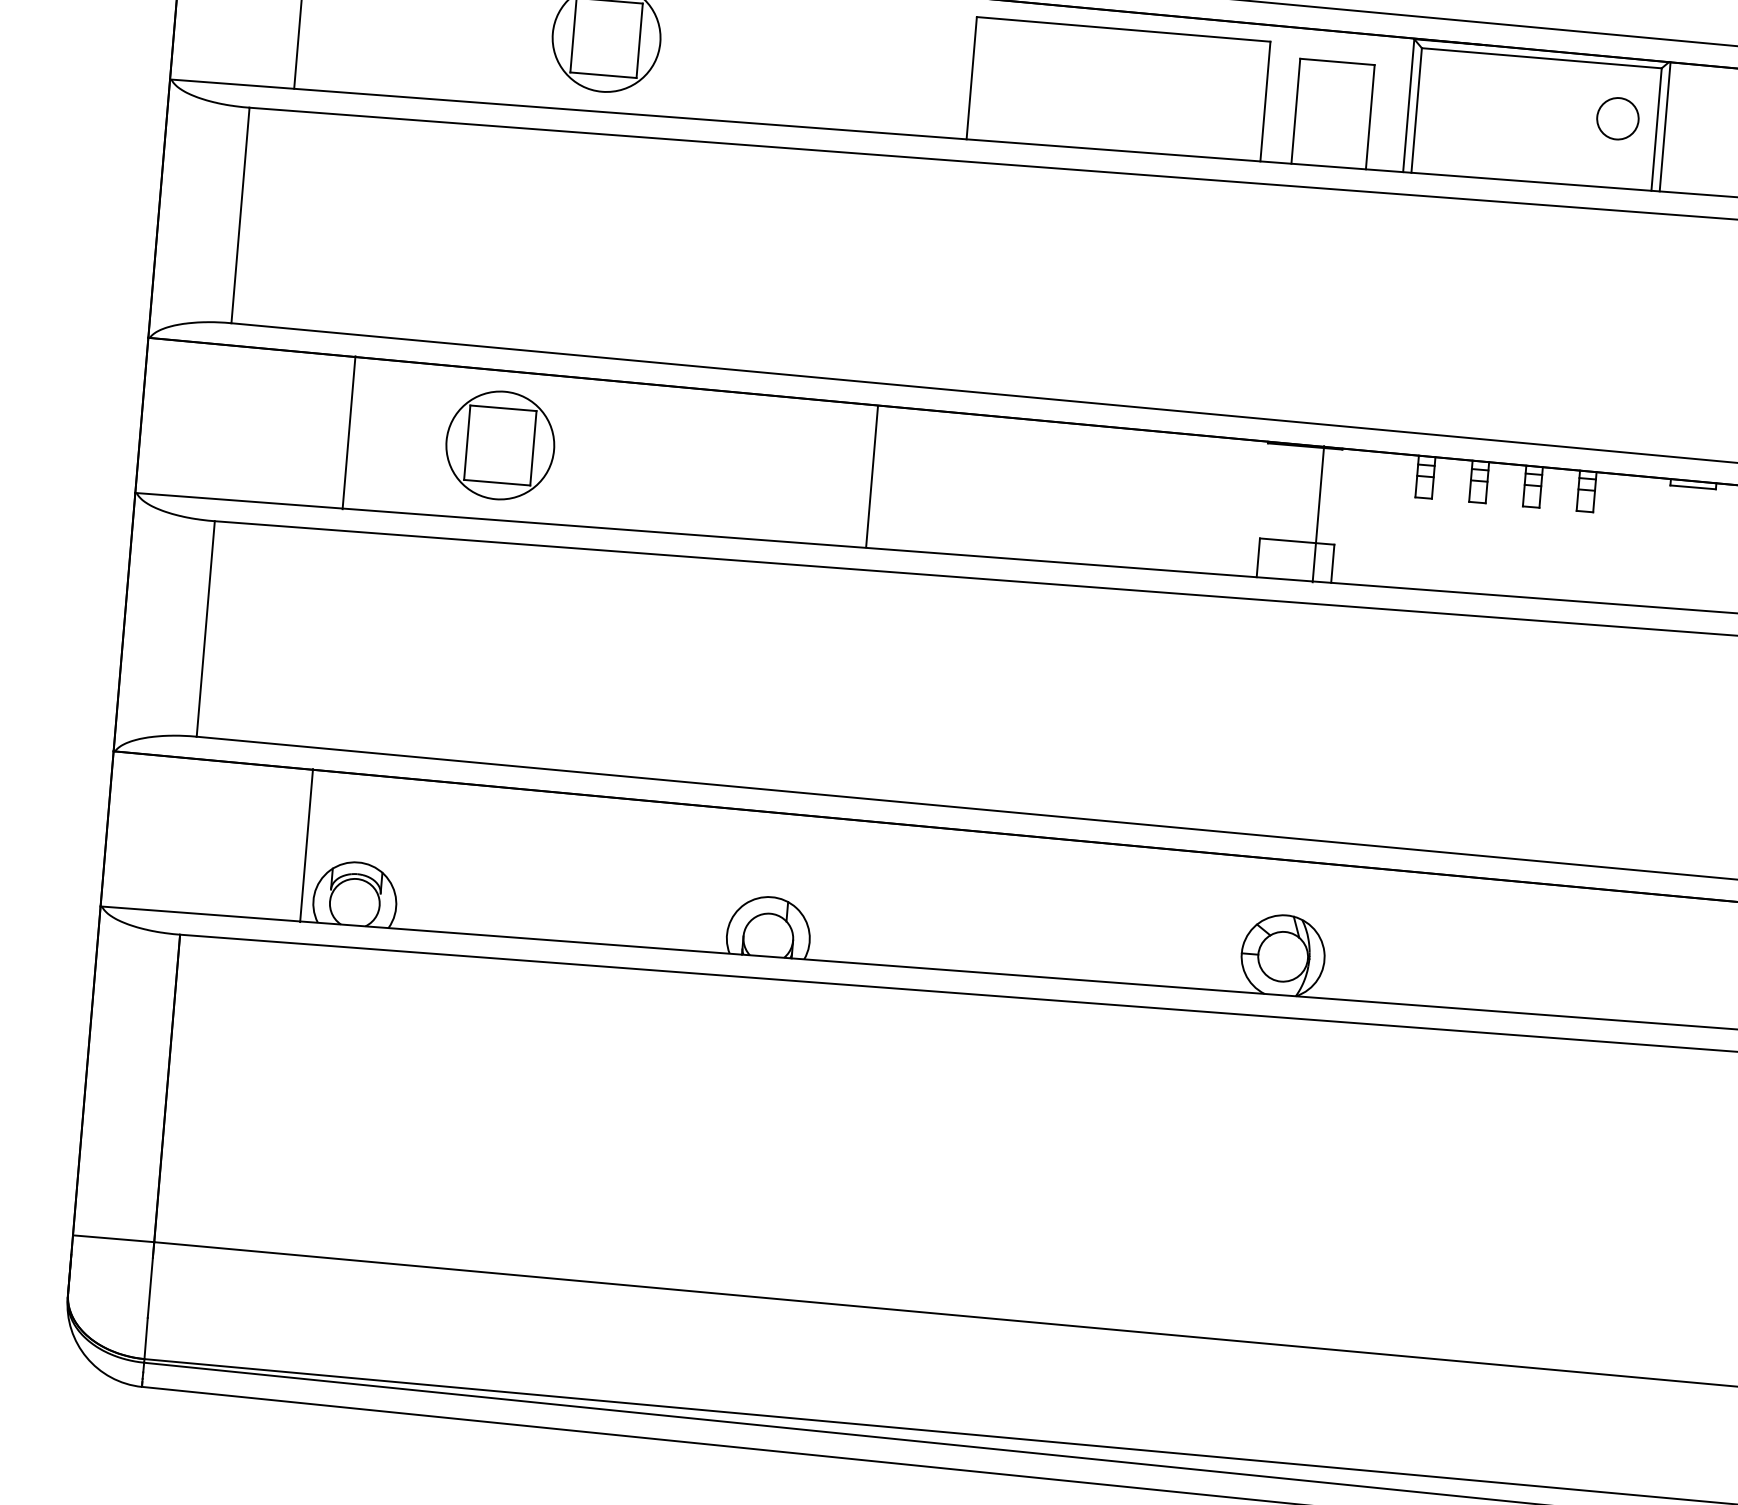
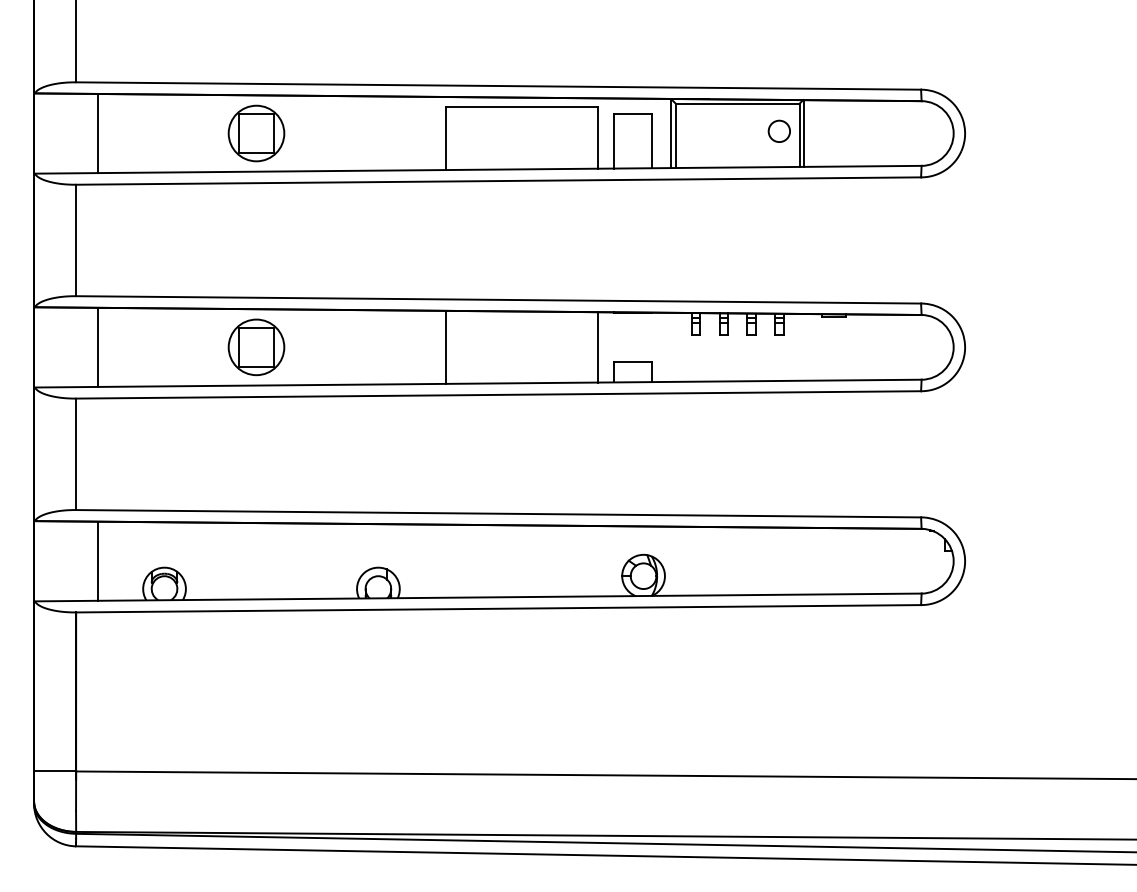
line: (349, 431) -> (98, 346), moved
part: (500, 445) -> (256, 347), moved
line: (871, 474) -> (445, 346), moved
line: (1318, 514) -> (597, 347), moved
line: (307, 844) -> (98, 560), moved

